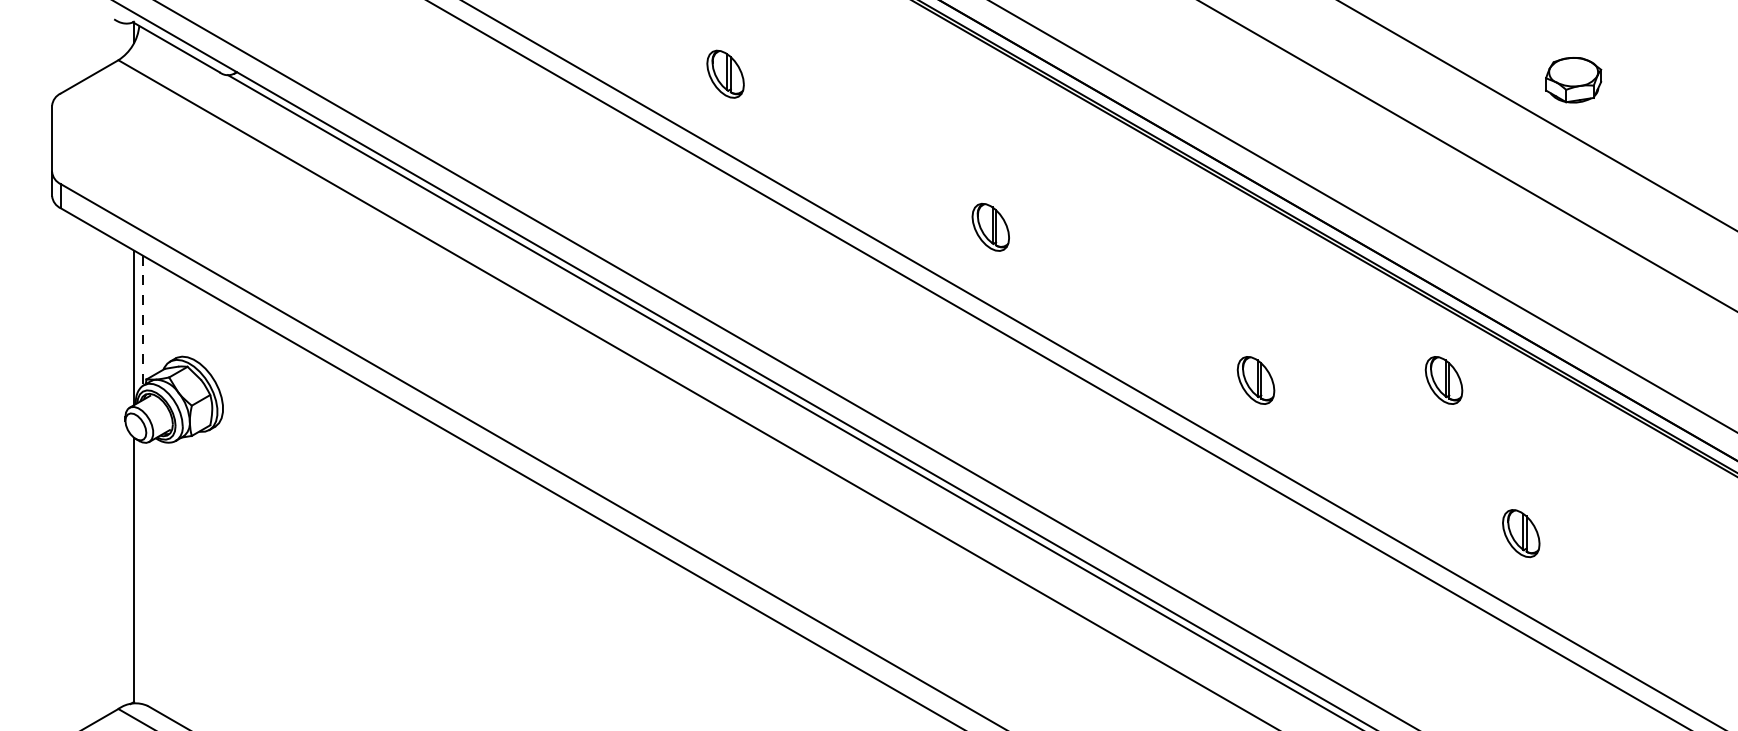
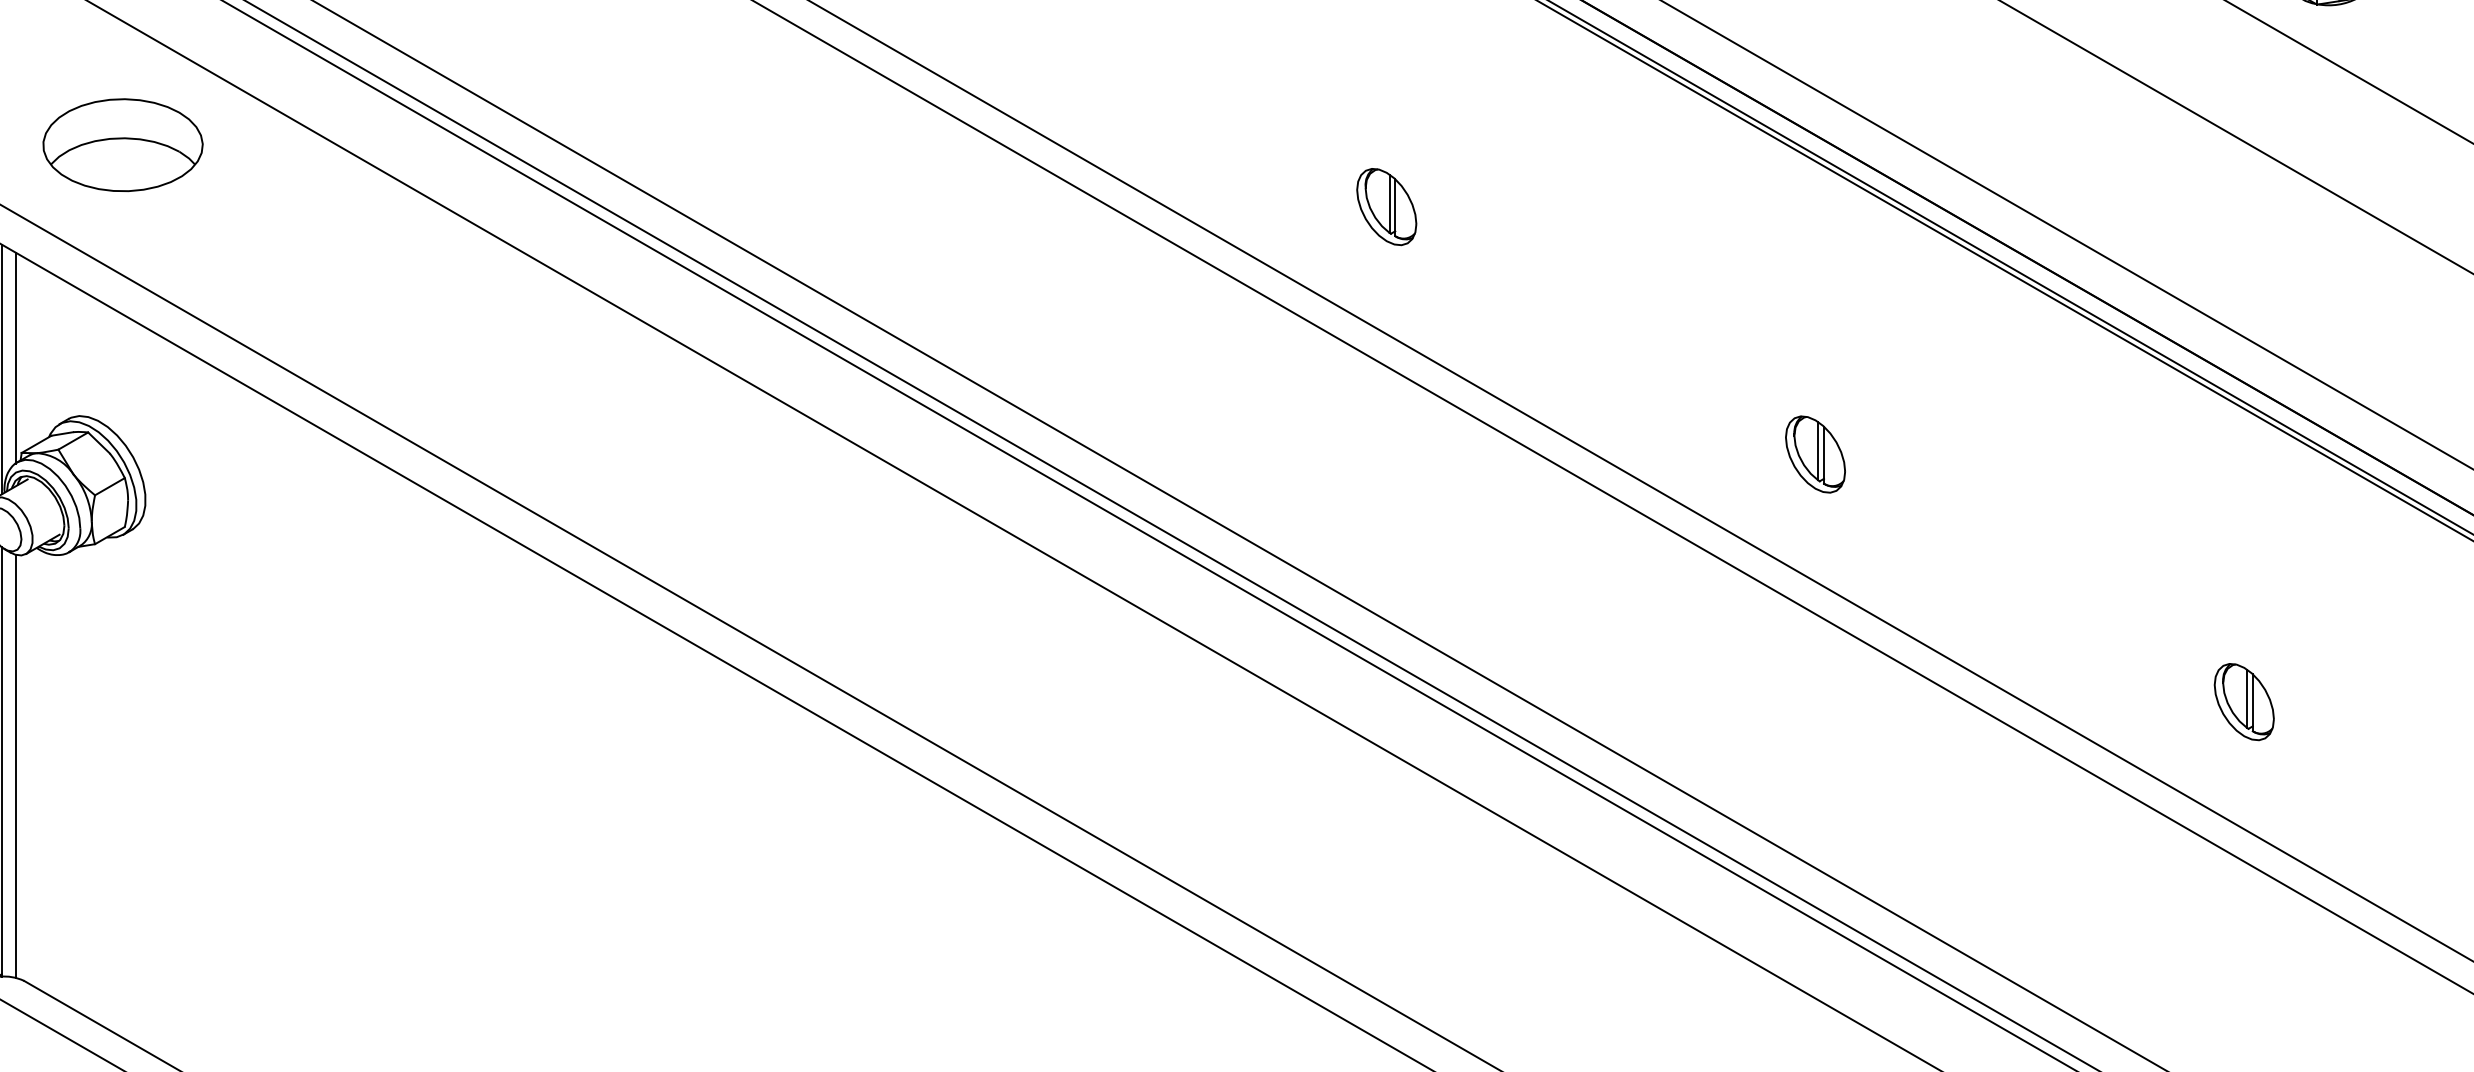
part: (209, 188) -> (123, 144), added
line: (142, 321) -> (15, 359), dashed -> solid
part: (1443, 380) -> (2118, 454), removed
line: (142, 573) -> (15, 766), added

